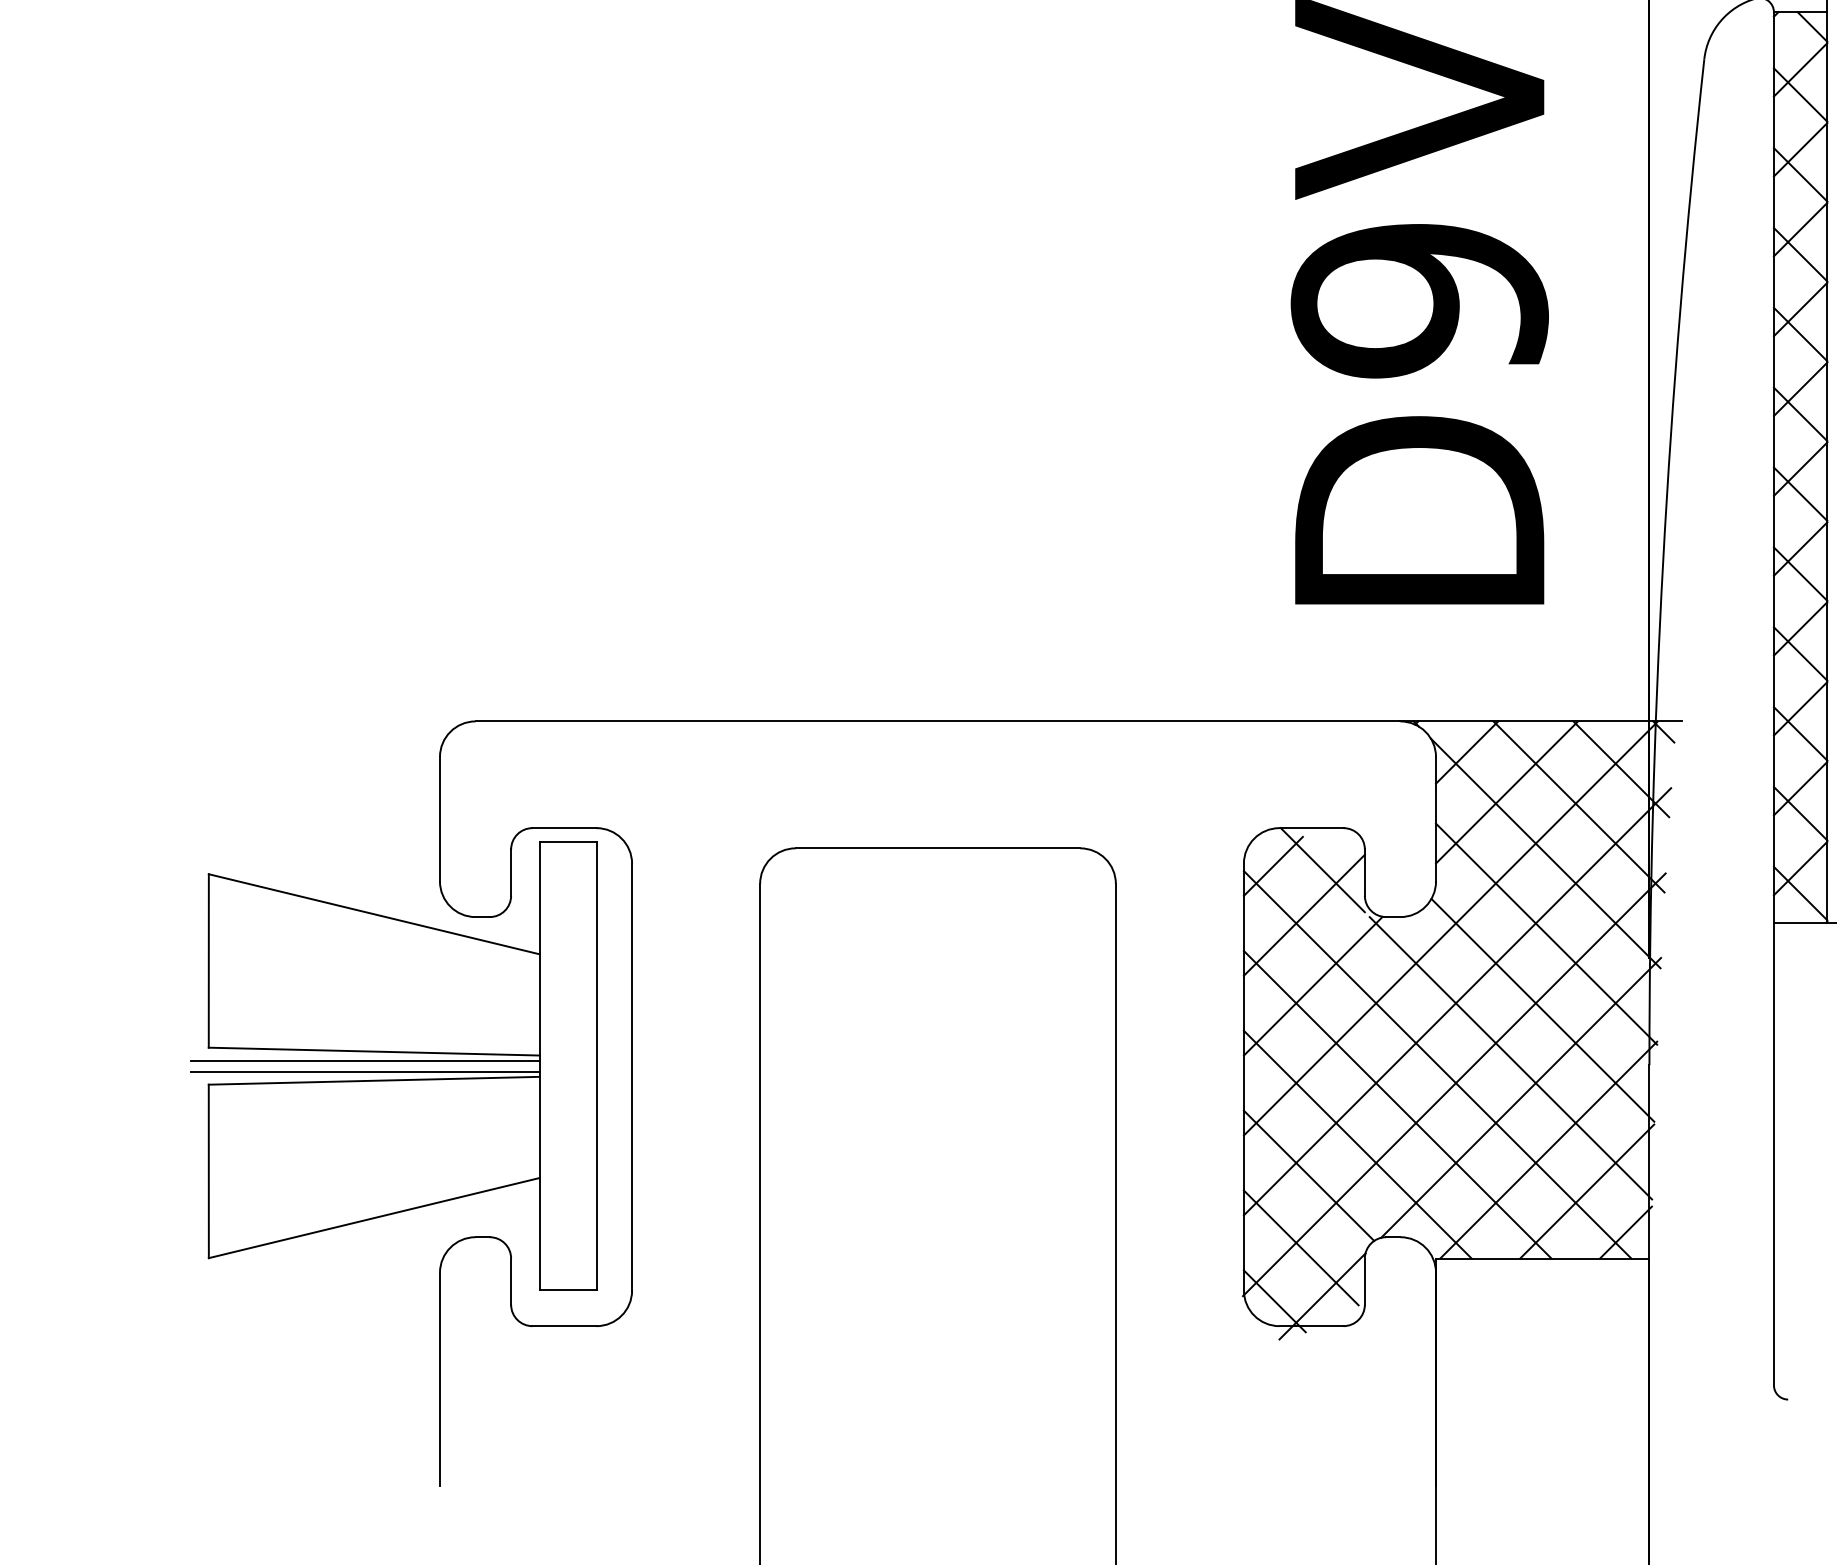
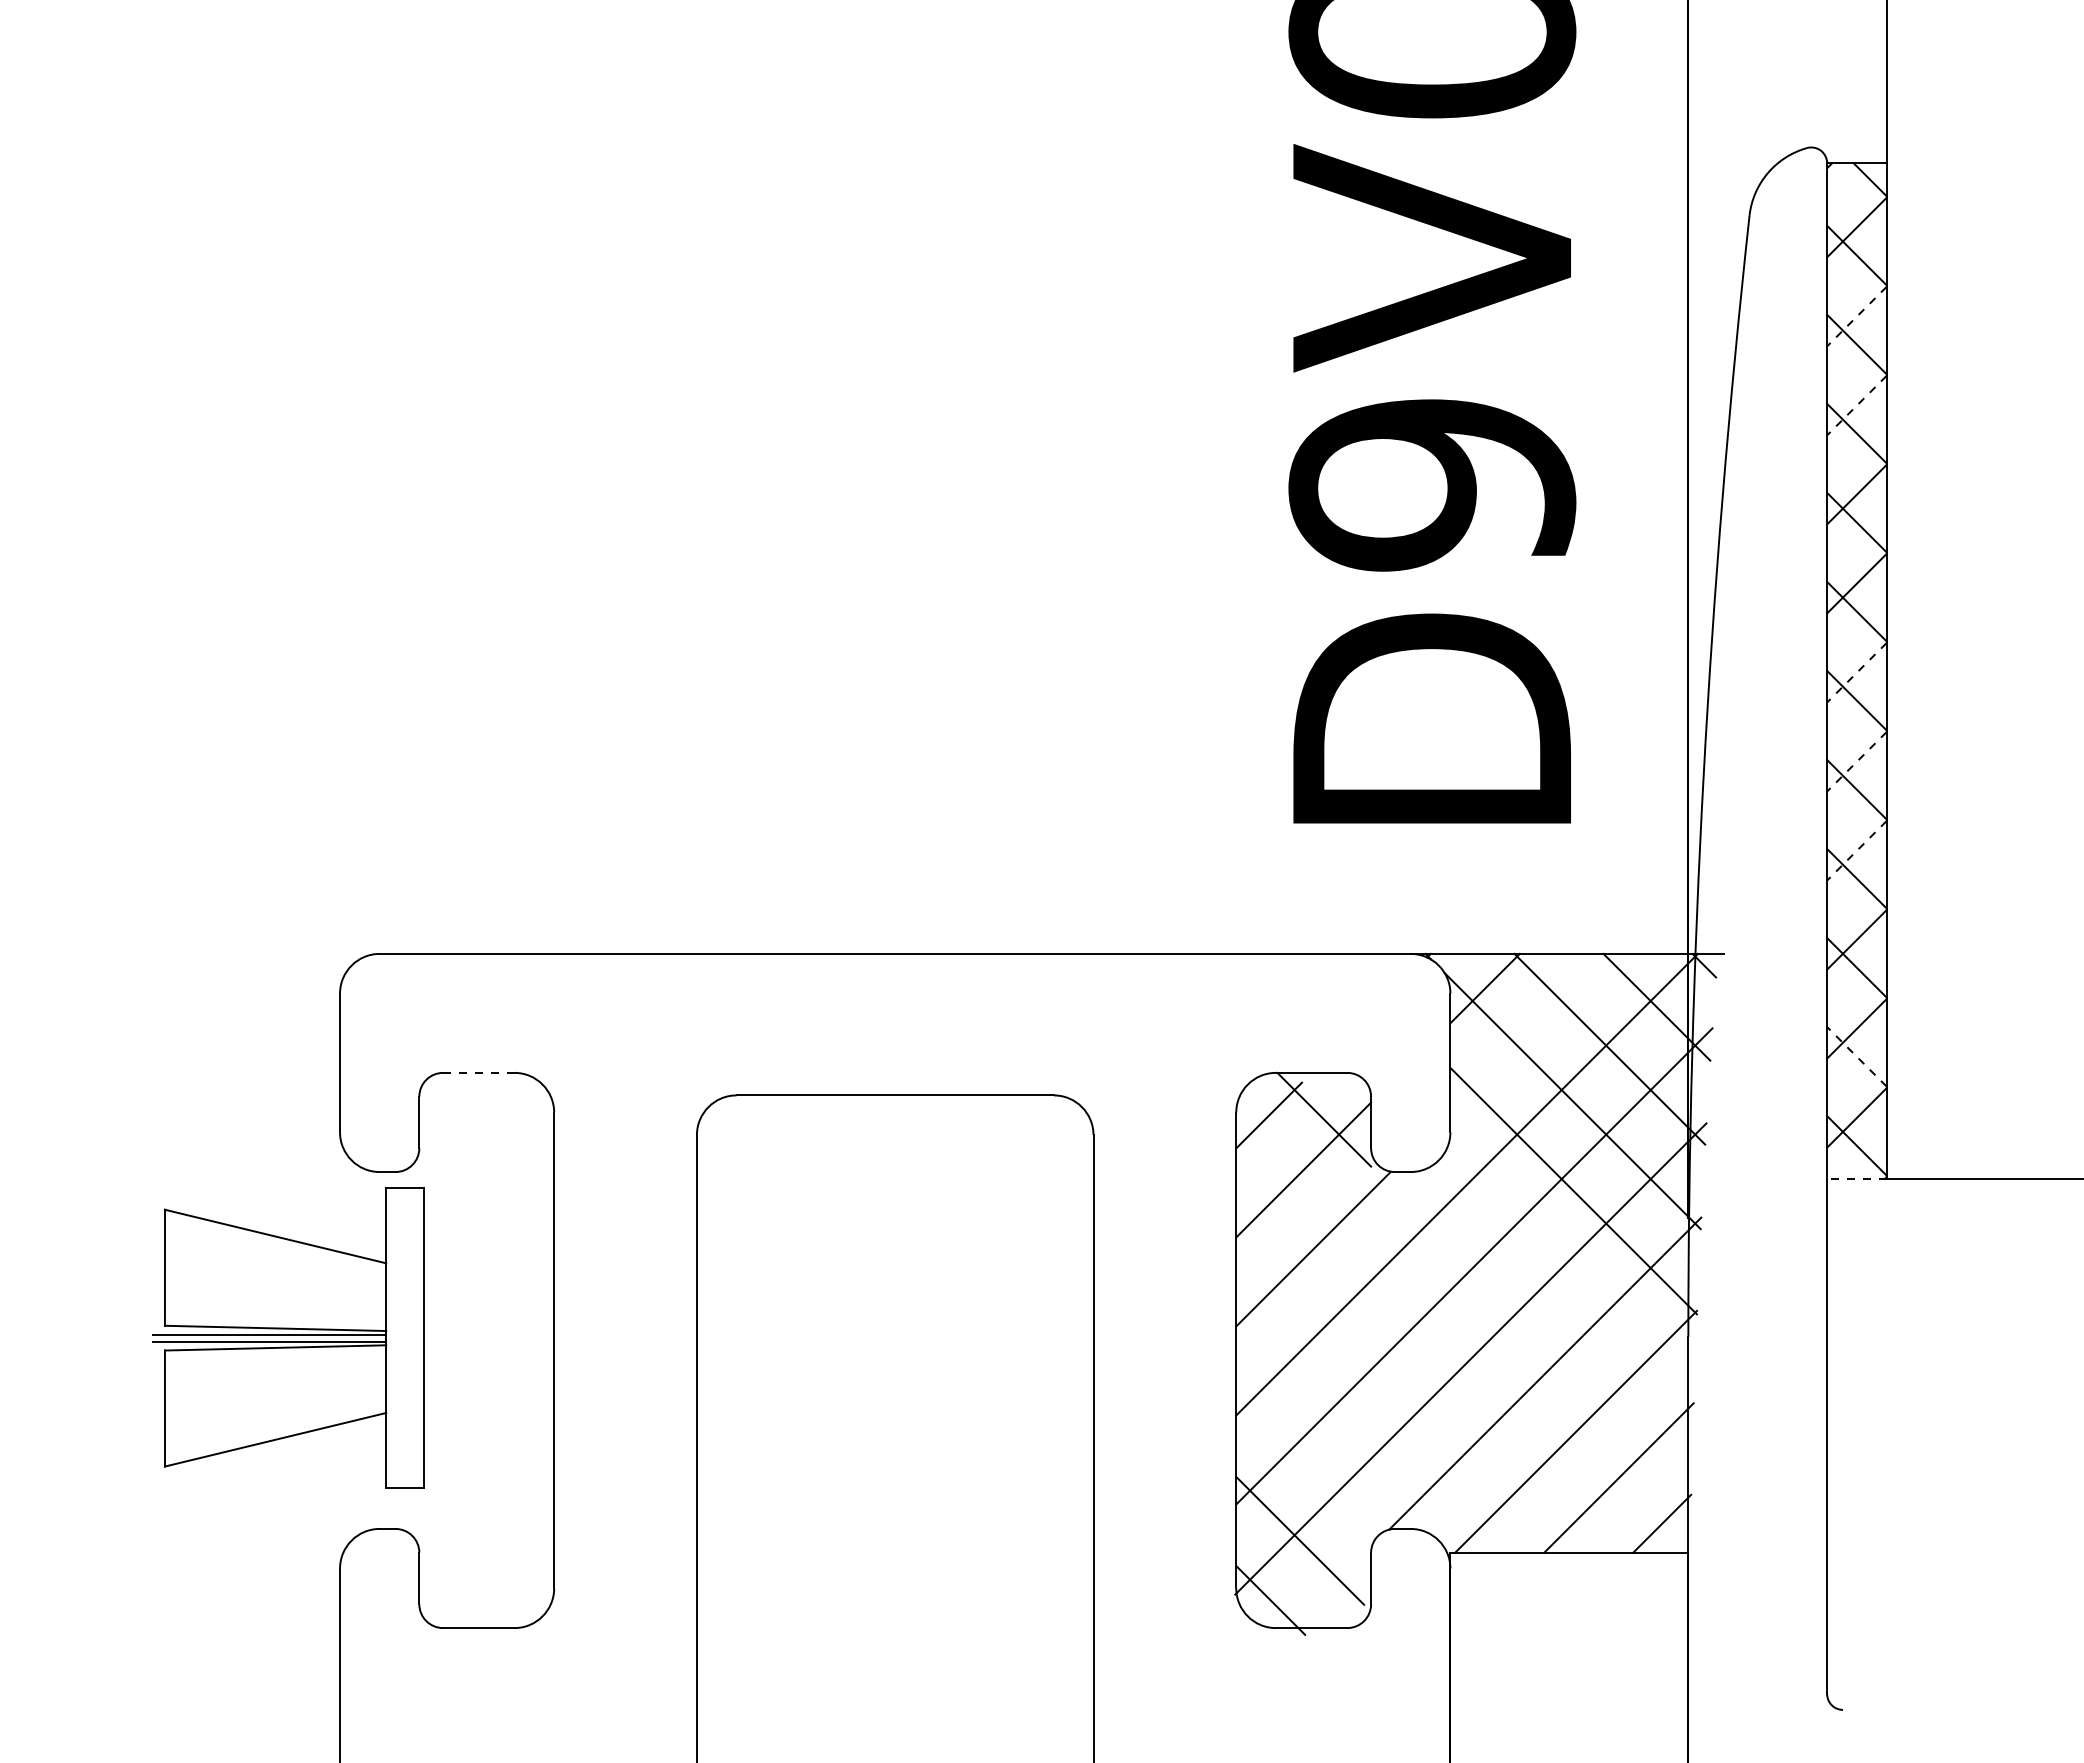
line: (1800, 149) -> (1856, 316), solid -> dashed
line: (1800, 229) -> (1856, 405), solid -> dashed
line: (1800, 469) -> (1856, 673), solid -> dashed
line: (1800, 549) -> (1856, 762), solid -> dashed
line: (1800, 629) -> (1856, 851), solid -> dashed
line: (1506, 791) -> (1529, 1032), removed
line: (1800, 813) -> (1856, 1056), solid -> dashed
line: (564, 827) -> (478, 1072), solid -> dashed
line: (1800, 922) -> (1856, 1178), solid -> dashed
line: (1542, 1009) -> (1569, 1275), removed
line: (1510, 1058) -> (1533, 1329), removed
line: (1437, 1064) -> (1452, 1336), removed
part: (393, 1065) -> (288, 1337), size x0.6
line: (1397, 1104) -> (1407, 1380), removed
line: (1358, 1144) -> (1363, 1425), removed
line: (1308, 1175) -> (1308, 1460), removed
line: (1322, 1296) -> (1323, 1594), removed

